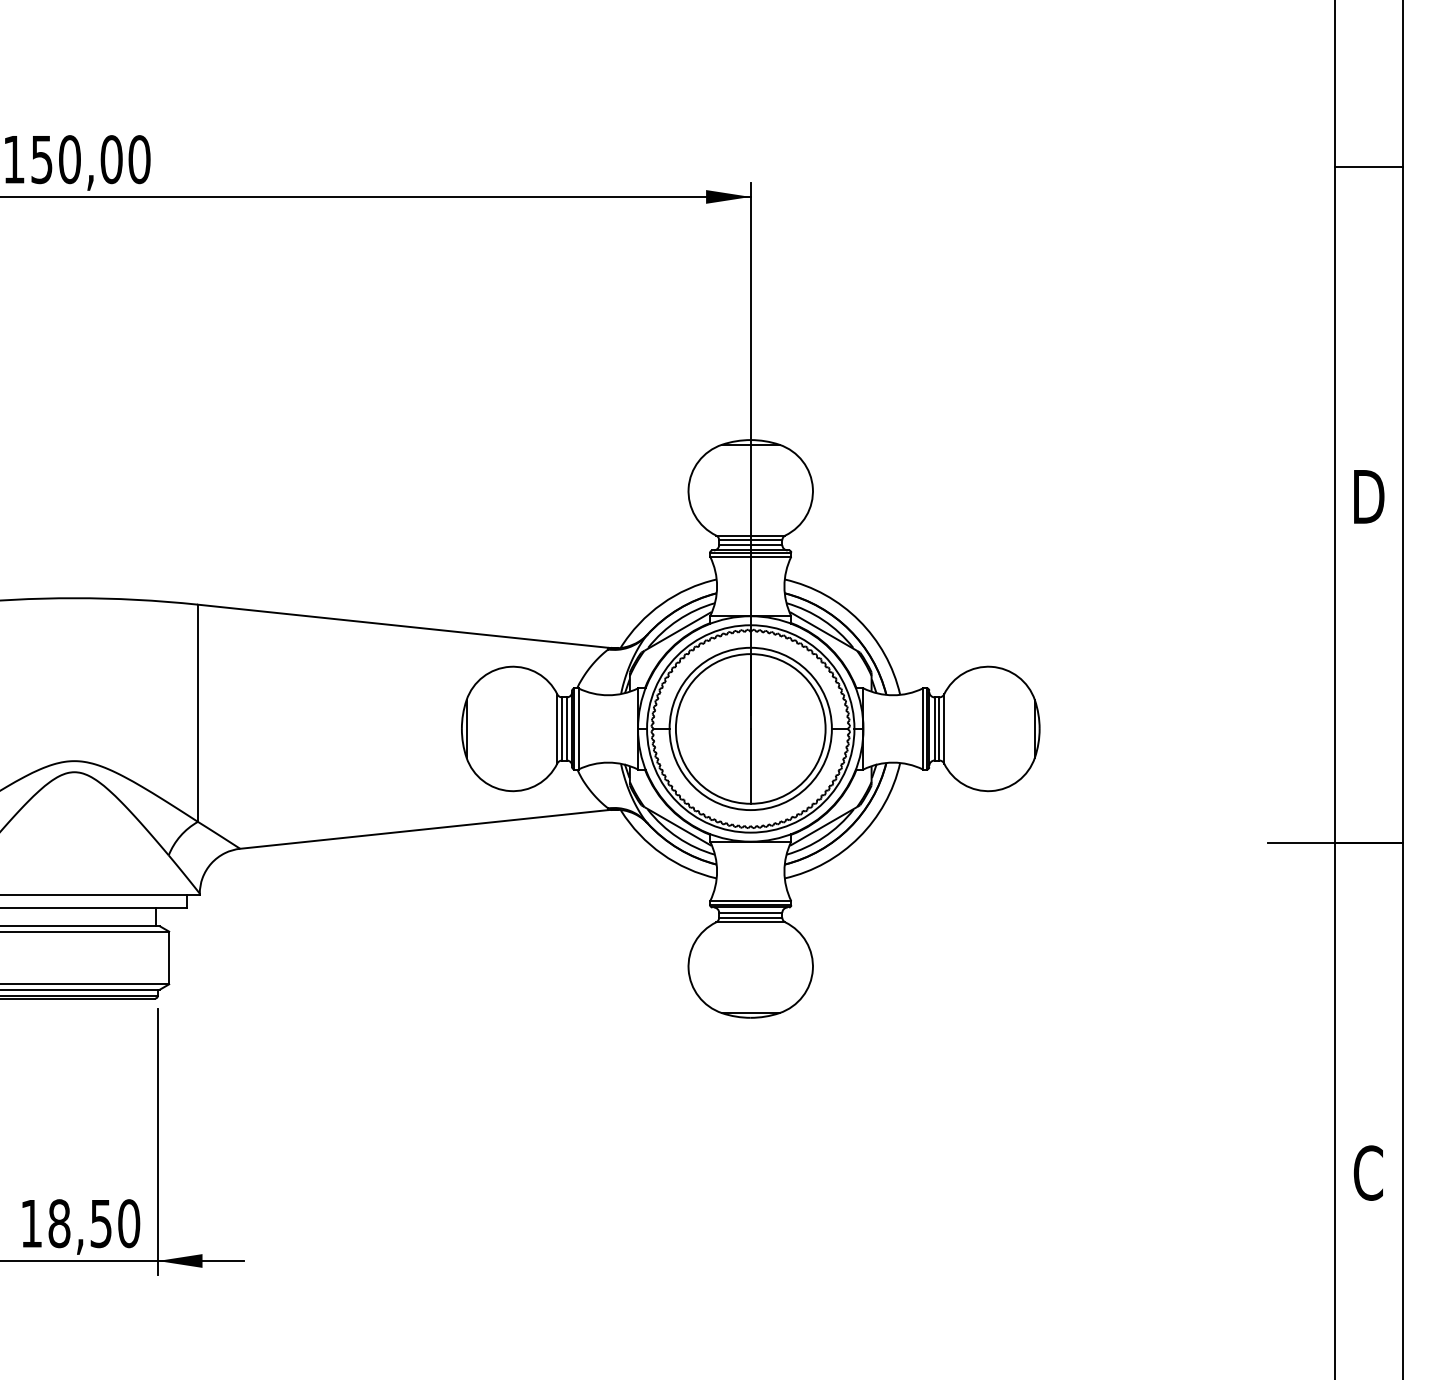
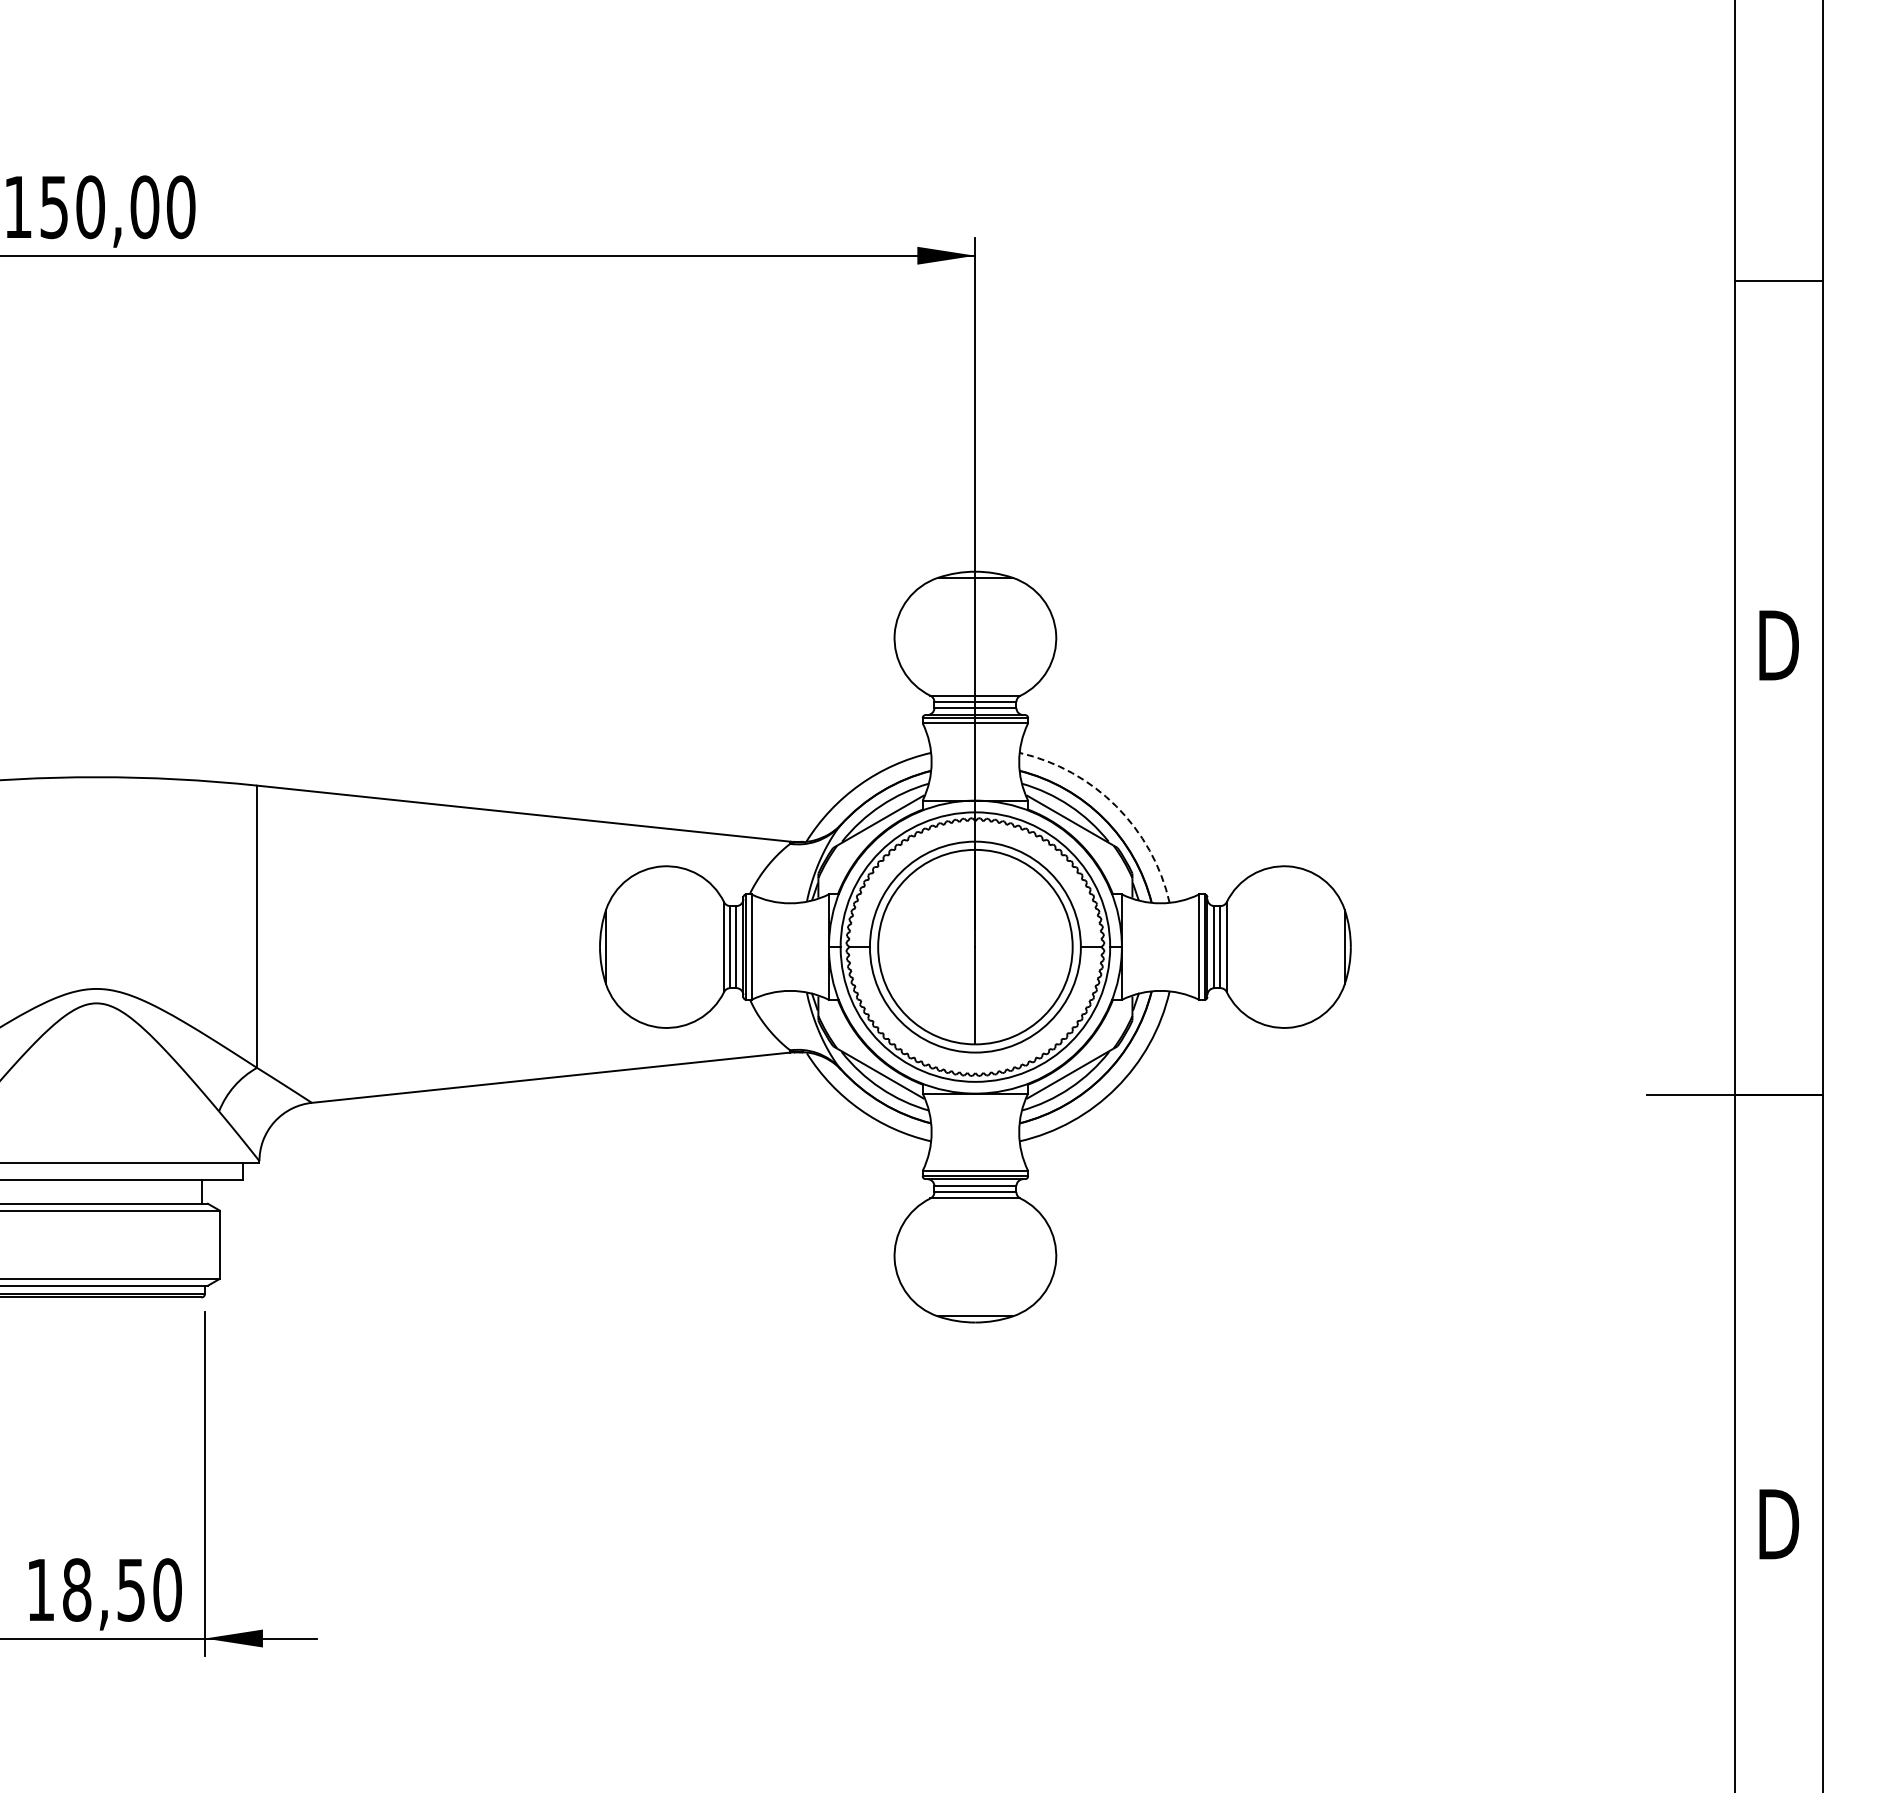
line: (1368, 166) -> (1778, 281), moved
arc: (859, 620) -> (1116, 806), solid -> dashed
text: (1369, 1173) -> (1779, 1524), C -> D

